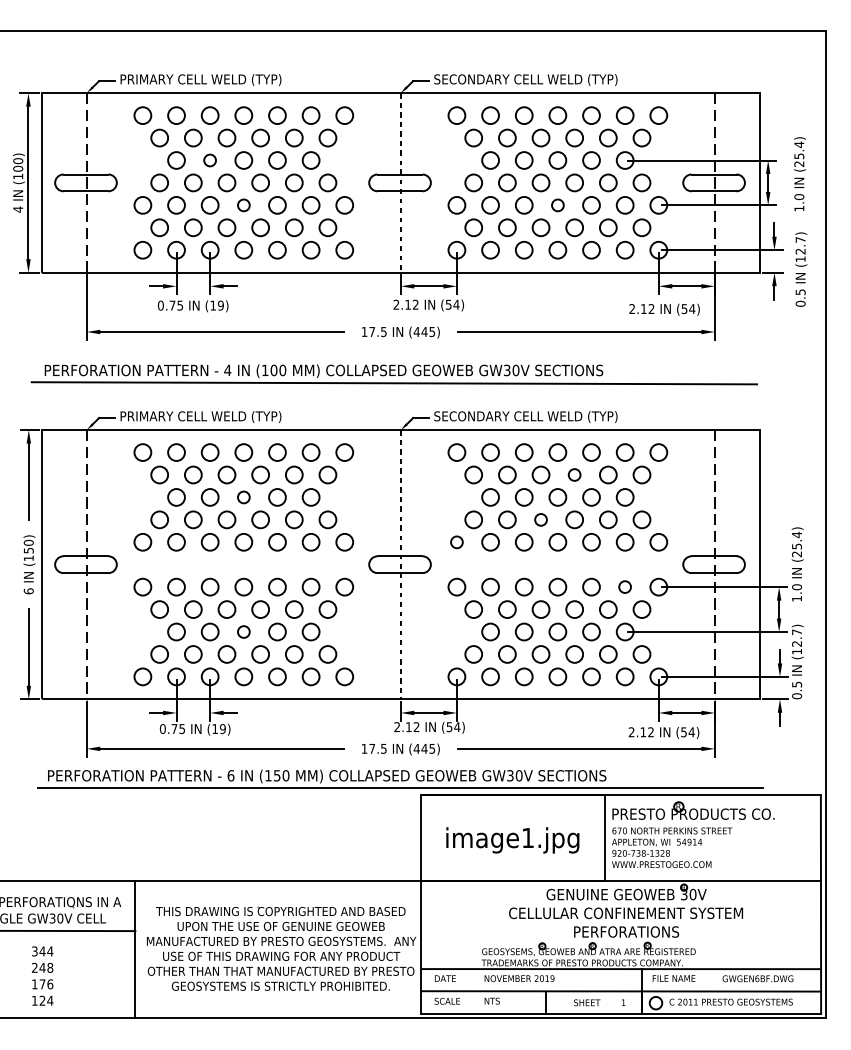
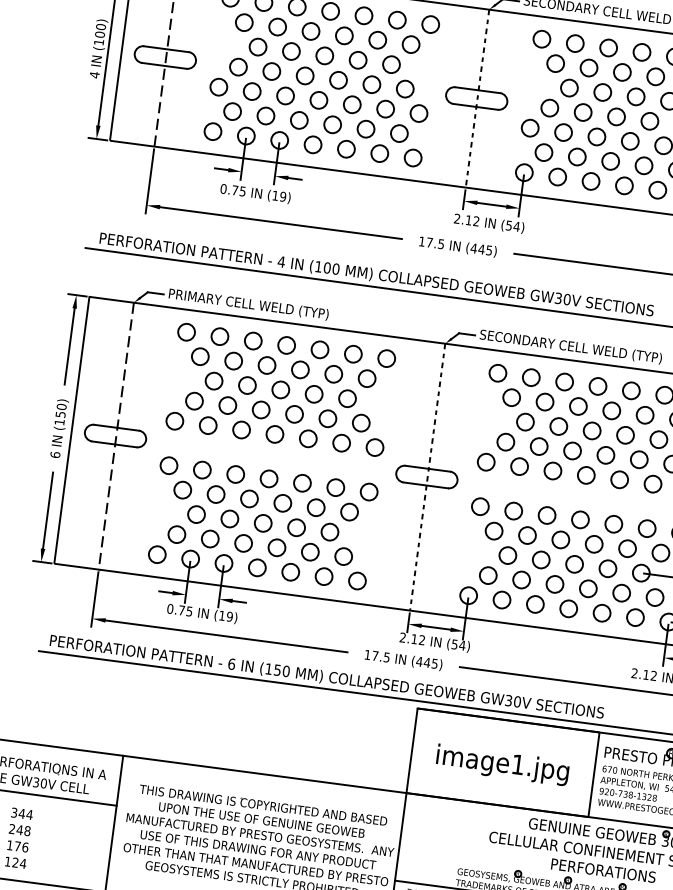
circle: (209, 160) -> (290, 51), size x1.43
circle: (243, 205) -> (318, 100), size x1.43
circle: (557, 205) -> (629, 141), size x1.43
circle: (574, 474) -> (611, 410), size x1.43
circle: (243, 497) -> (280, 389), size x1.43
circle: (540, 519) -> (572, 450), size x1.43
circle: (456, 542) -> (485, 462), size x1.43
circle: (624, 586) -> (646, 527), size x1.43
circle: (243, 631) -> (262, 522), size x1.43

